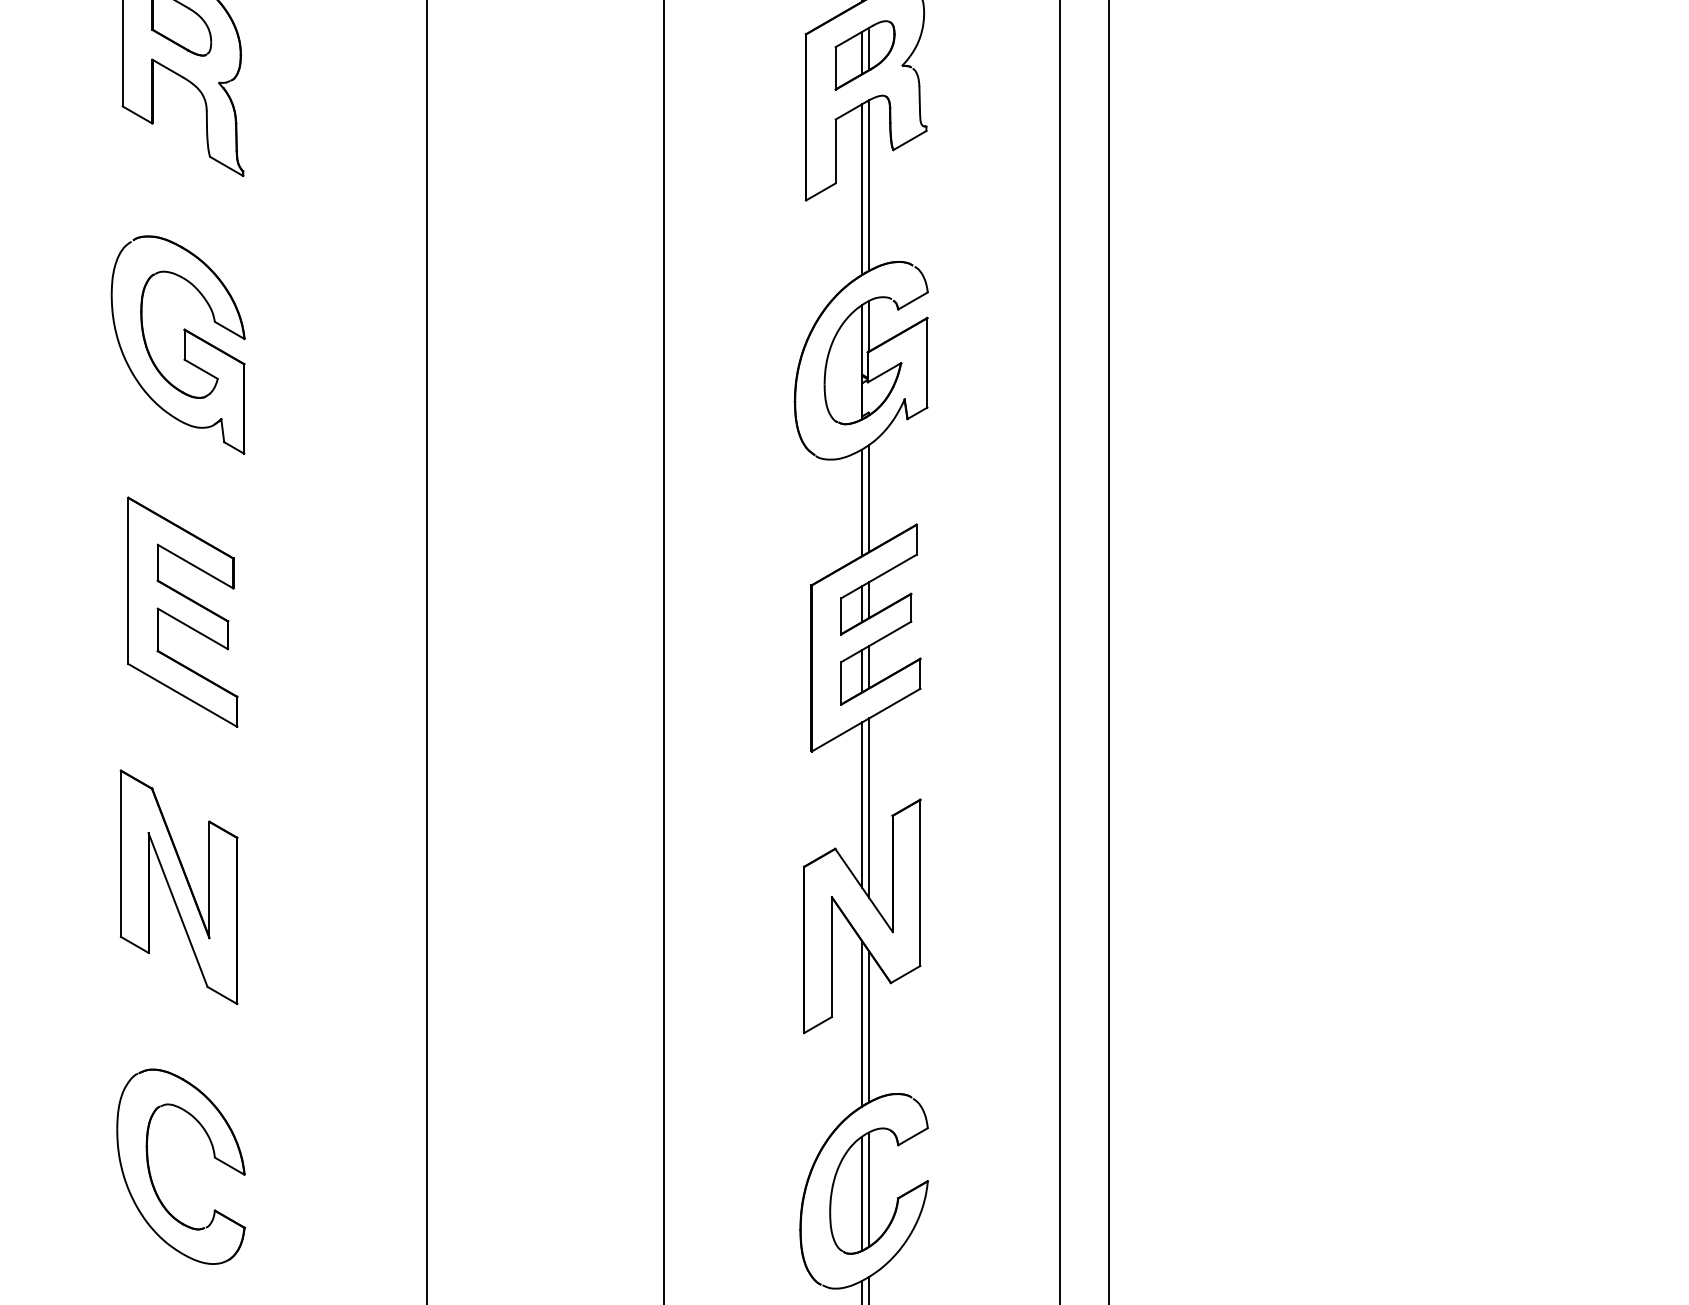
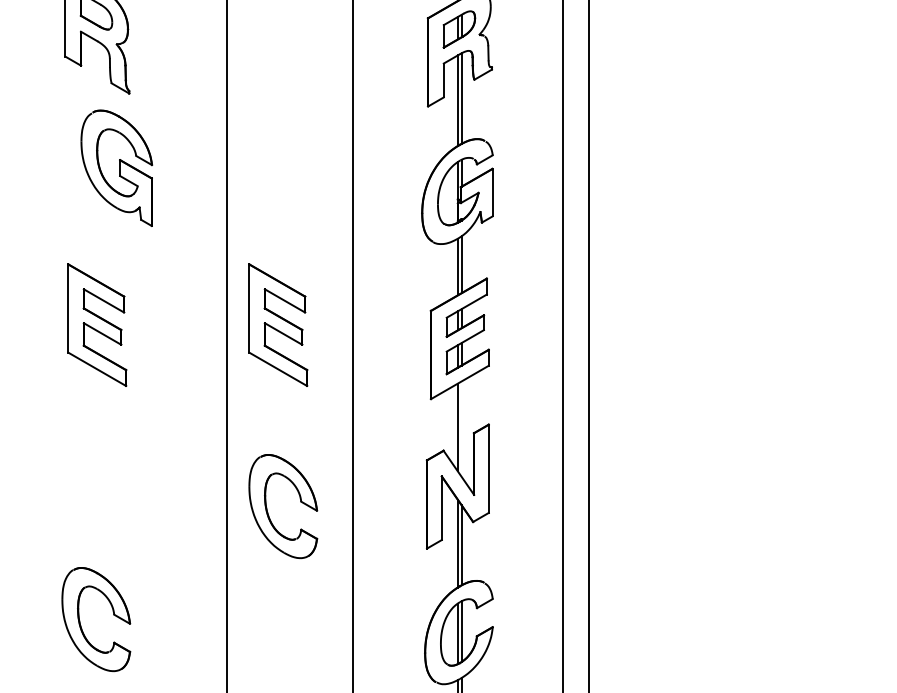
part: (177, 343) -> (116, 167), moved
part: (524, 611) -> (278, 324), added
line: (868, 806) -> (461, 428), removed
part: (179, 887) -> (95, 471), removed
part: (503, 955) -> (267, 507), added

